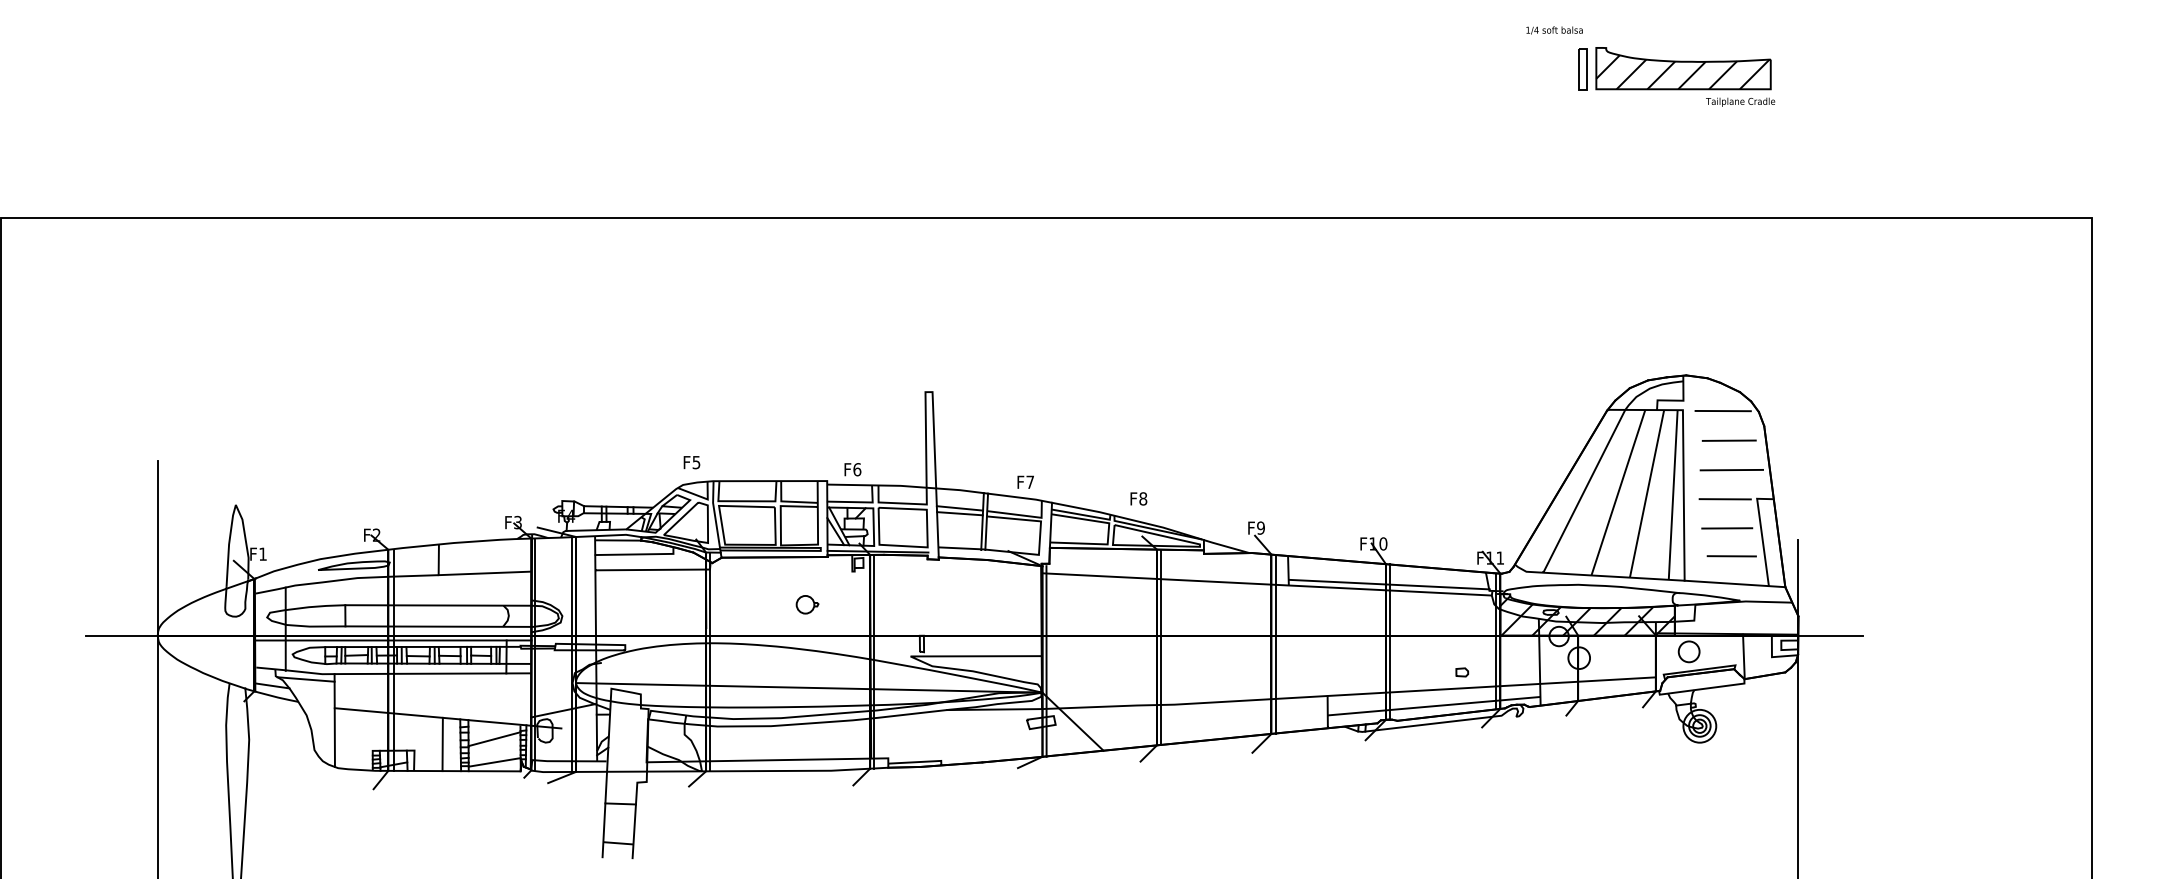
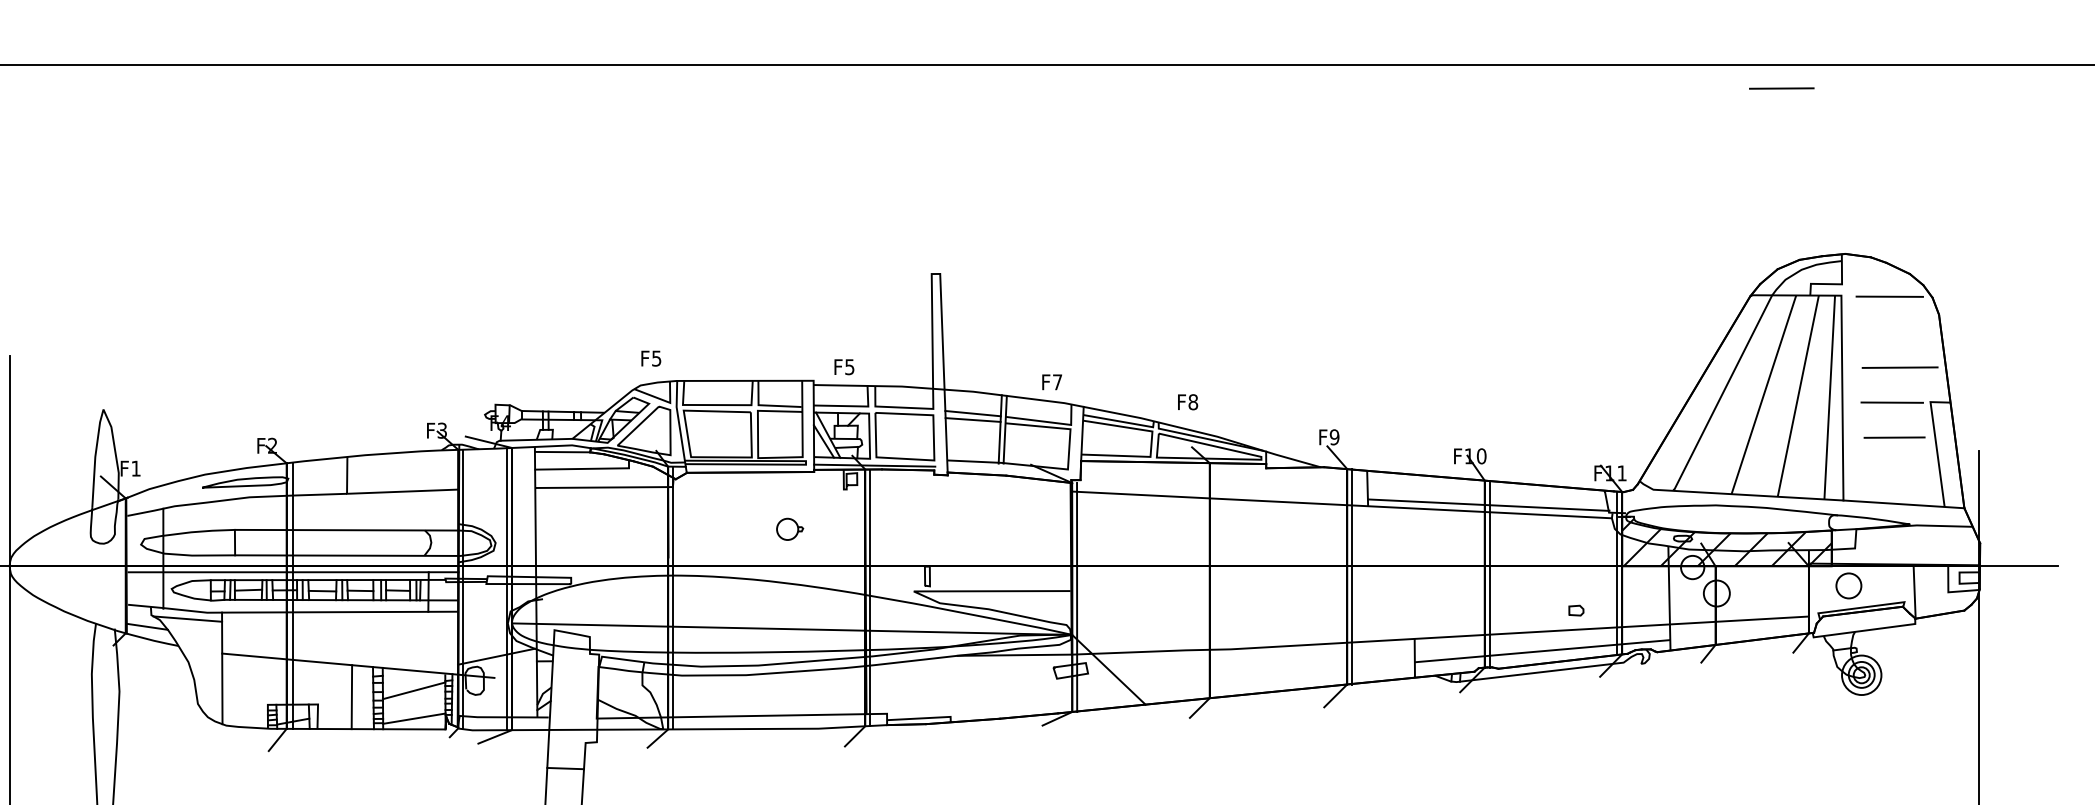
line: (1728, 440) -> (1780, 88), moved
text: (857, 469) -> (850, 366), F6 -> F5
line: (1731, 556) -> (1899, 471), removed
line: (1161, 647) -> (1215, 580), removed

